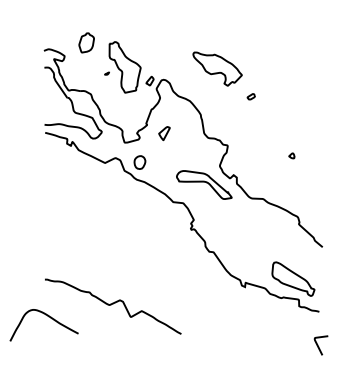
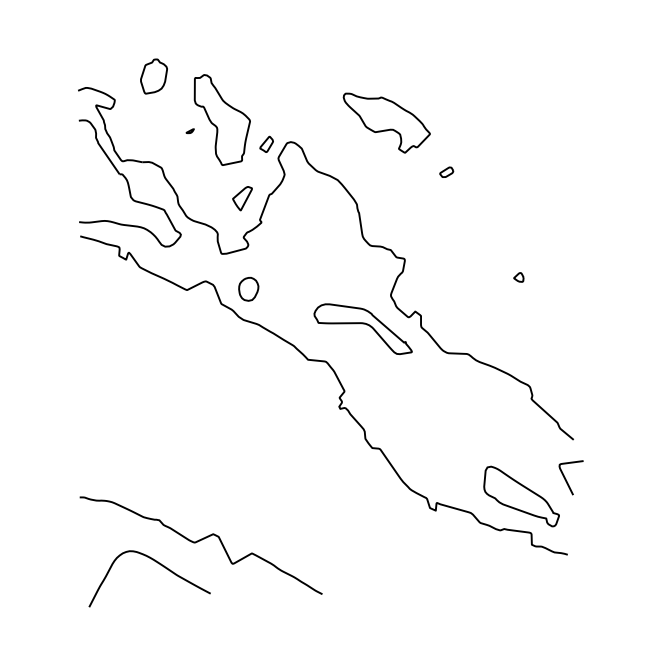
part: (164, 133) -> (242, 198), moved
curve: (48, 317) -> (157, 564), moved
curve: (319, 346) -> (567, 479), moved

